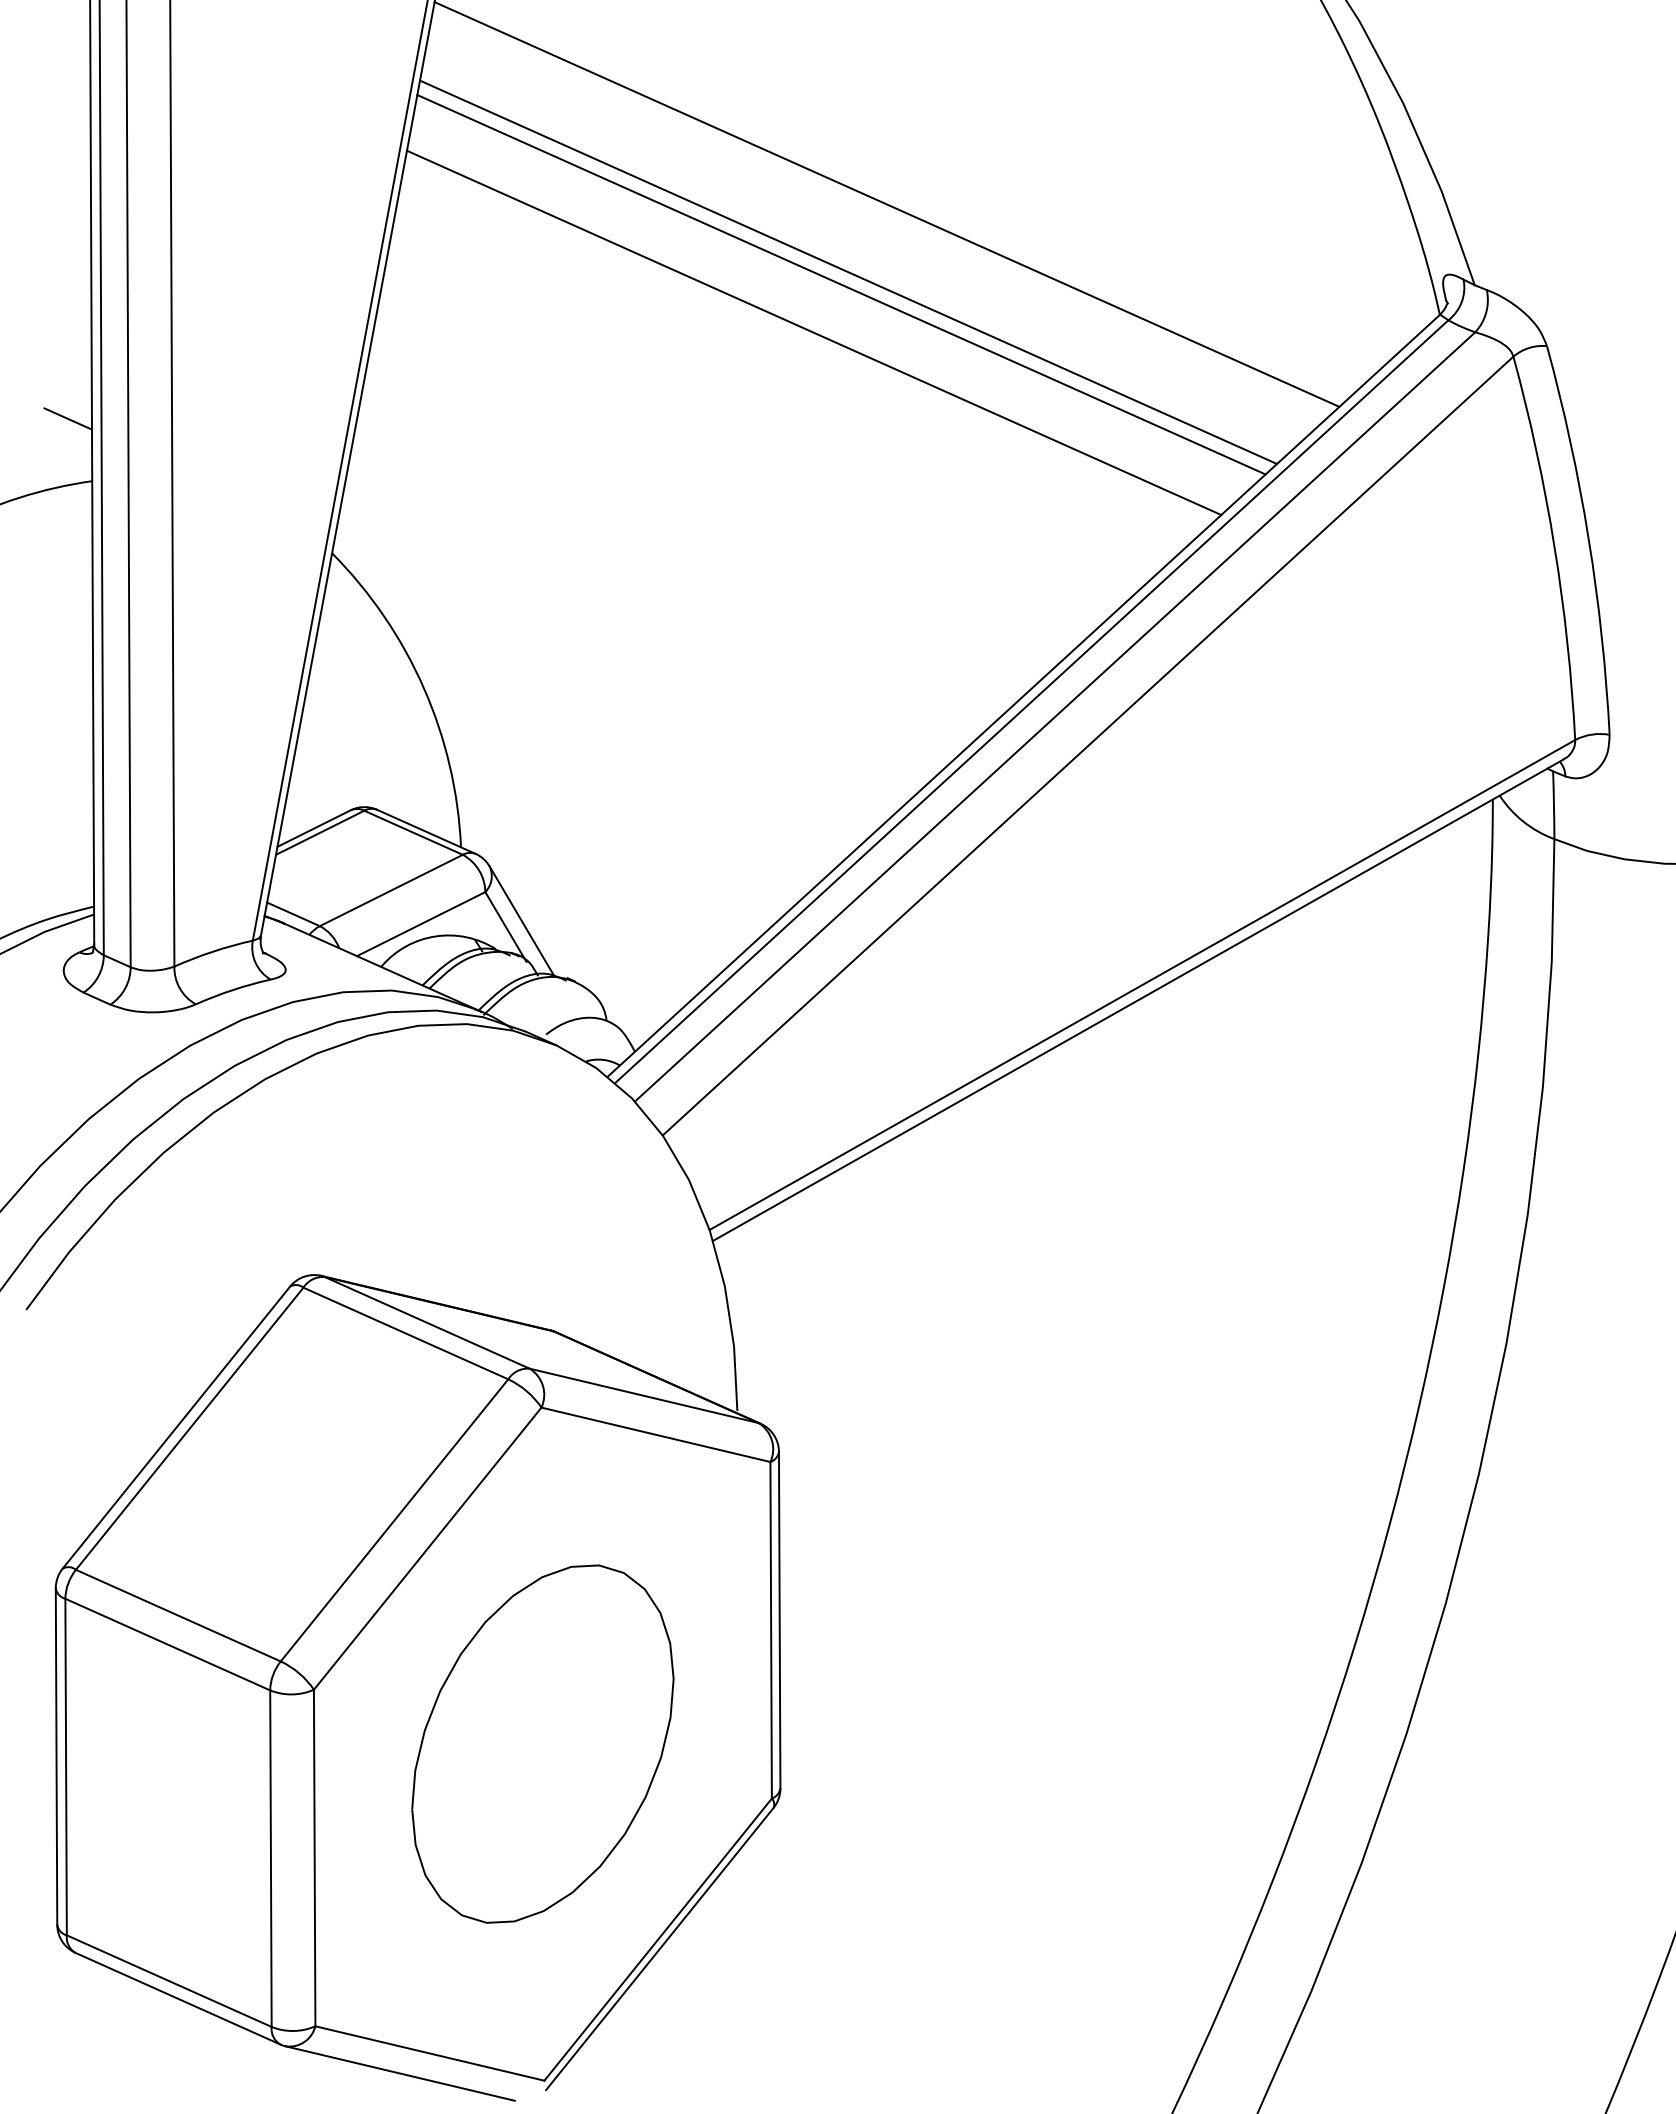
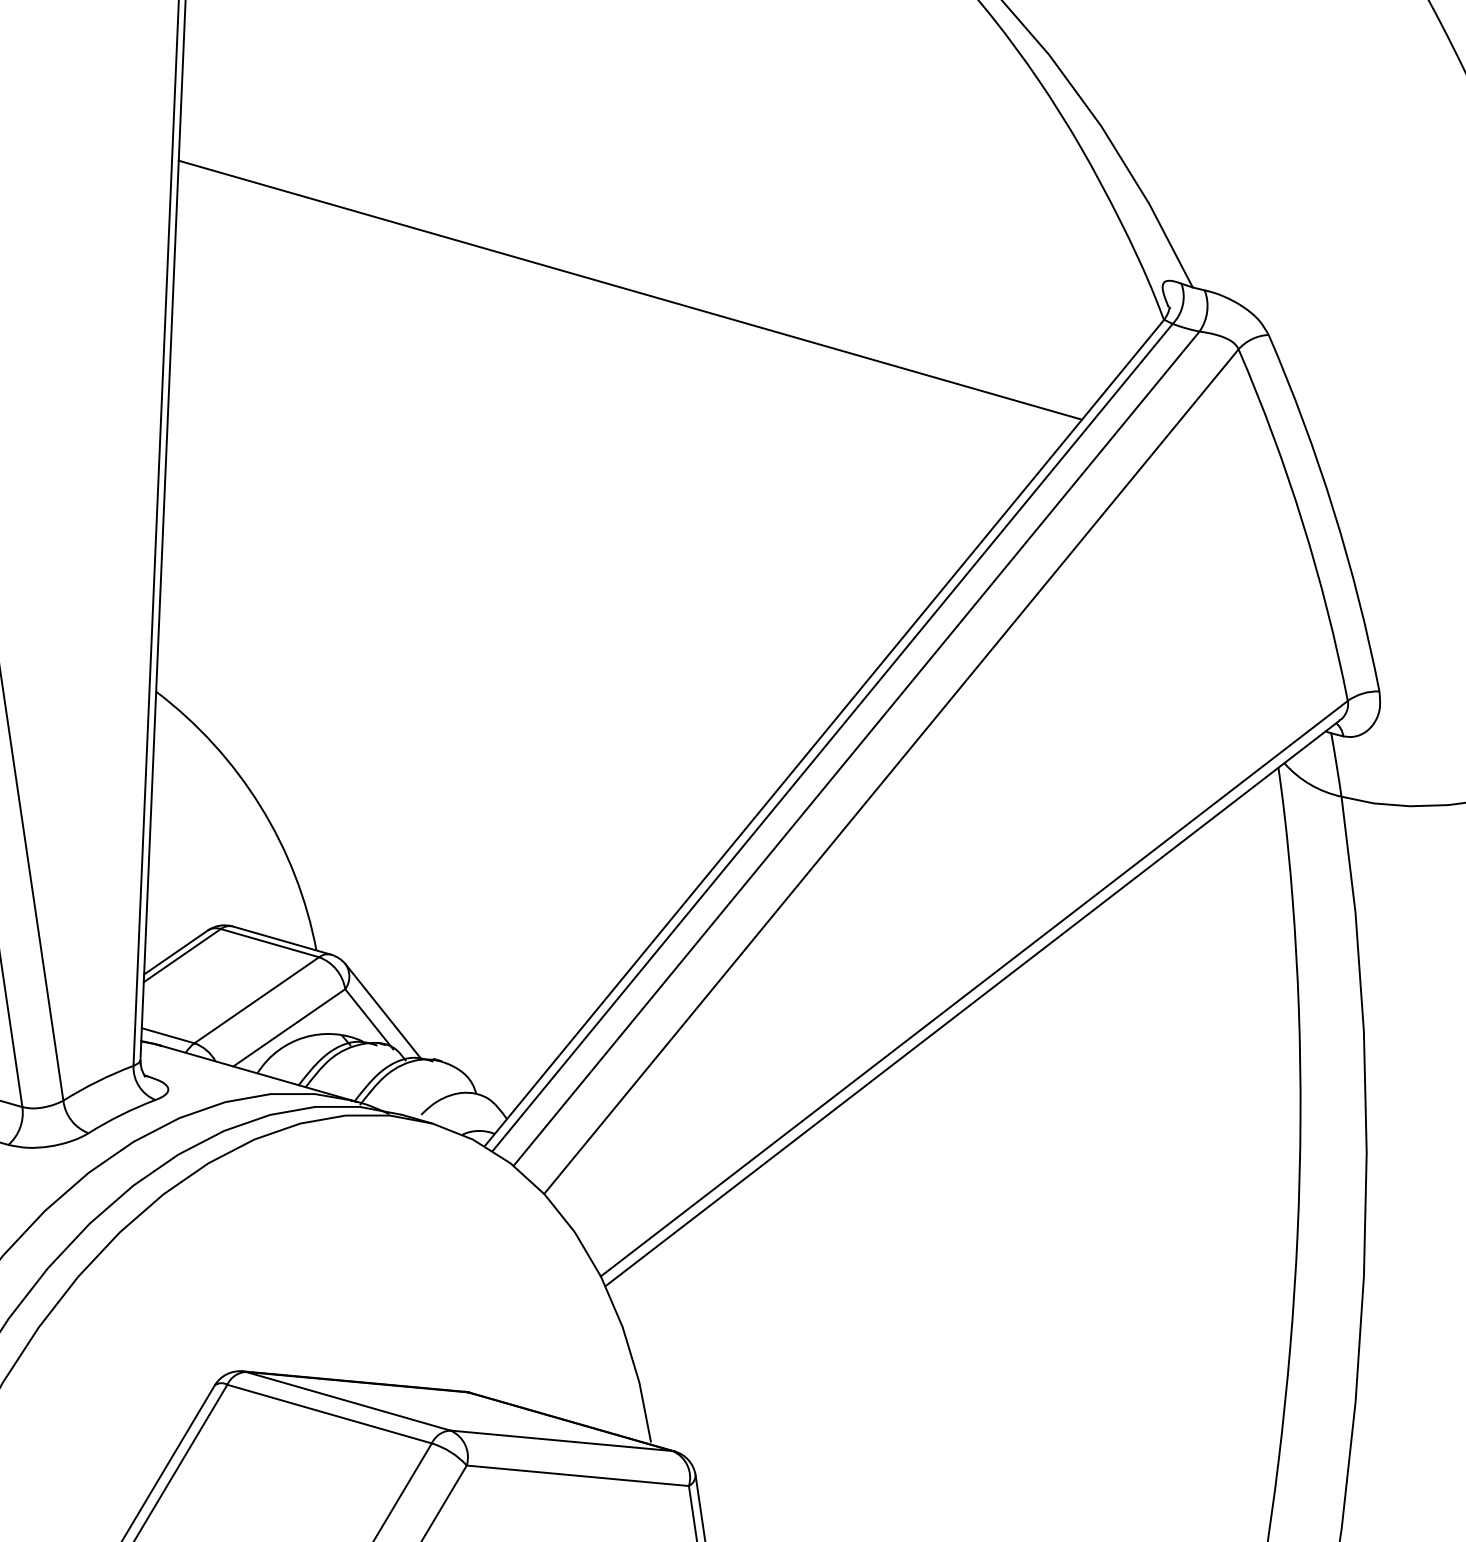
line: (848, 271) -> (603, 358), removed
line: (841, 284) -> (598, 371), removed
line: (813, 332) -> (578, 420), removed

